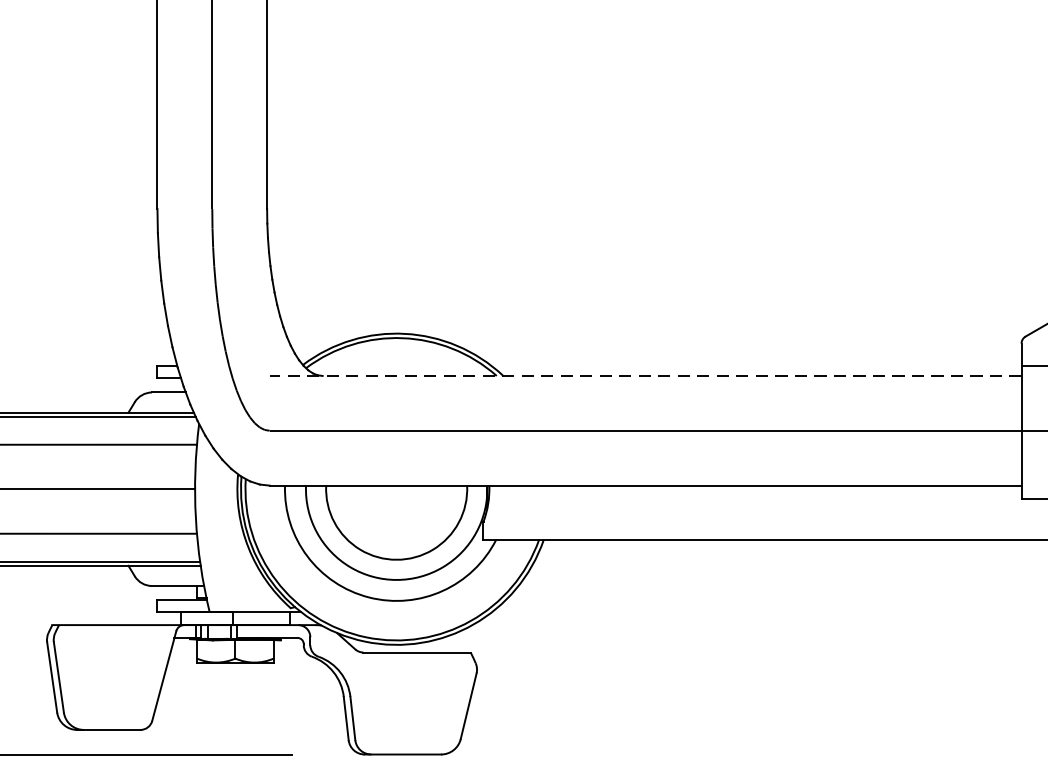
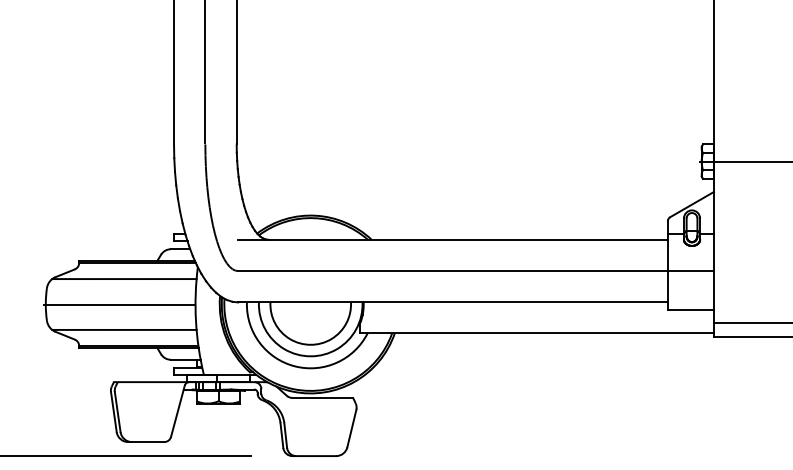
line: (646, 375) -> (453, 239), dashed -> solid

